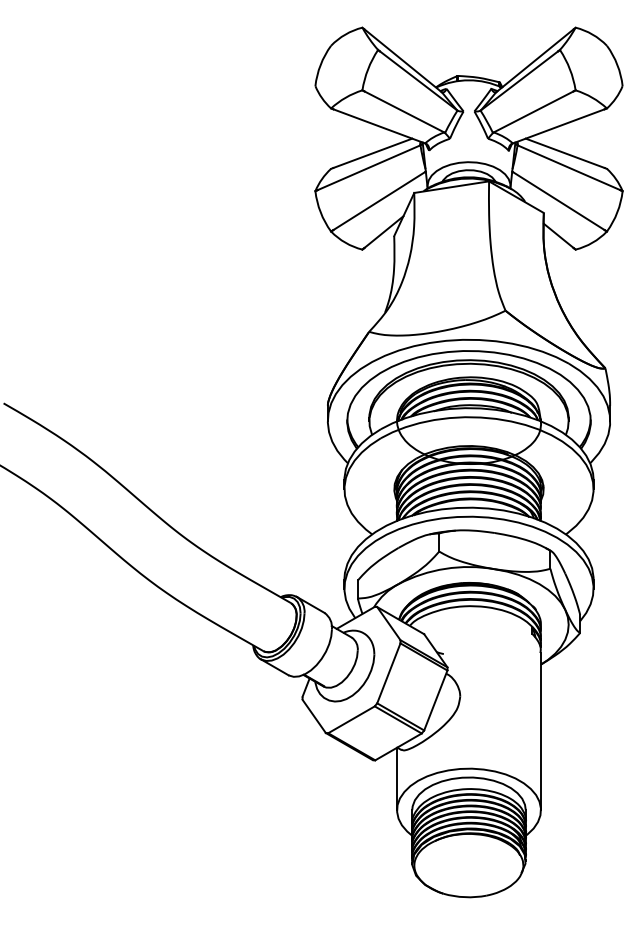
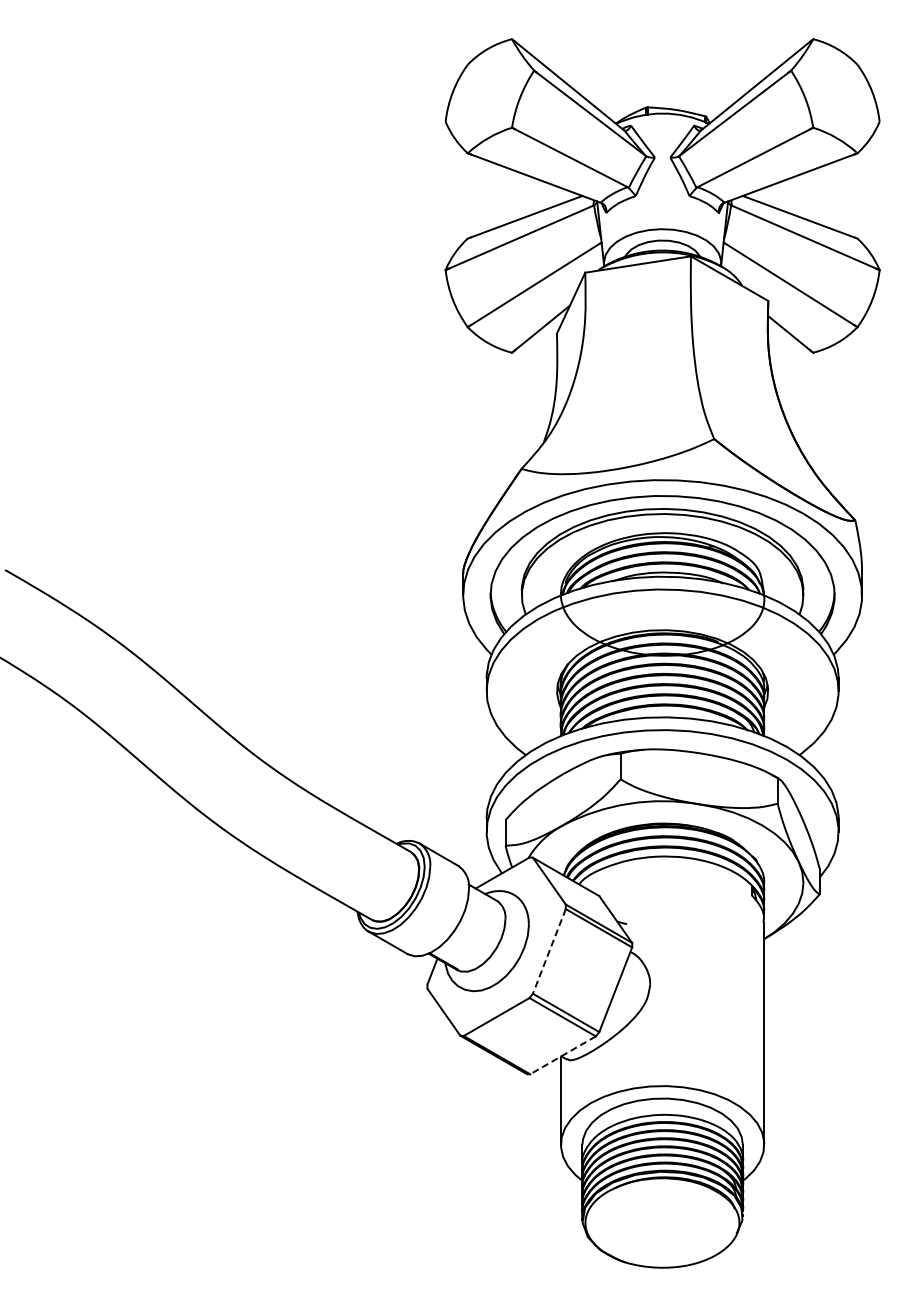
line: (388, 673) -> (549, 951), solid -> dashed
line: (398, 747) -> (563, 1055), solid -> dashed

